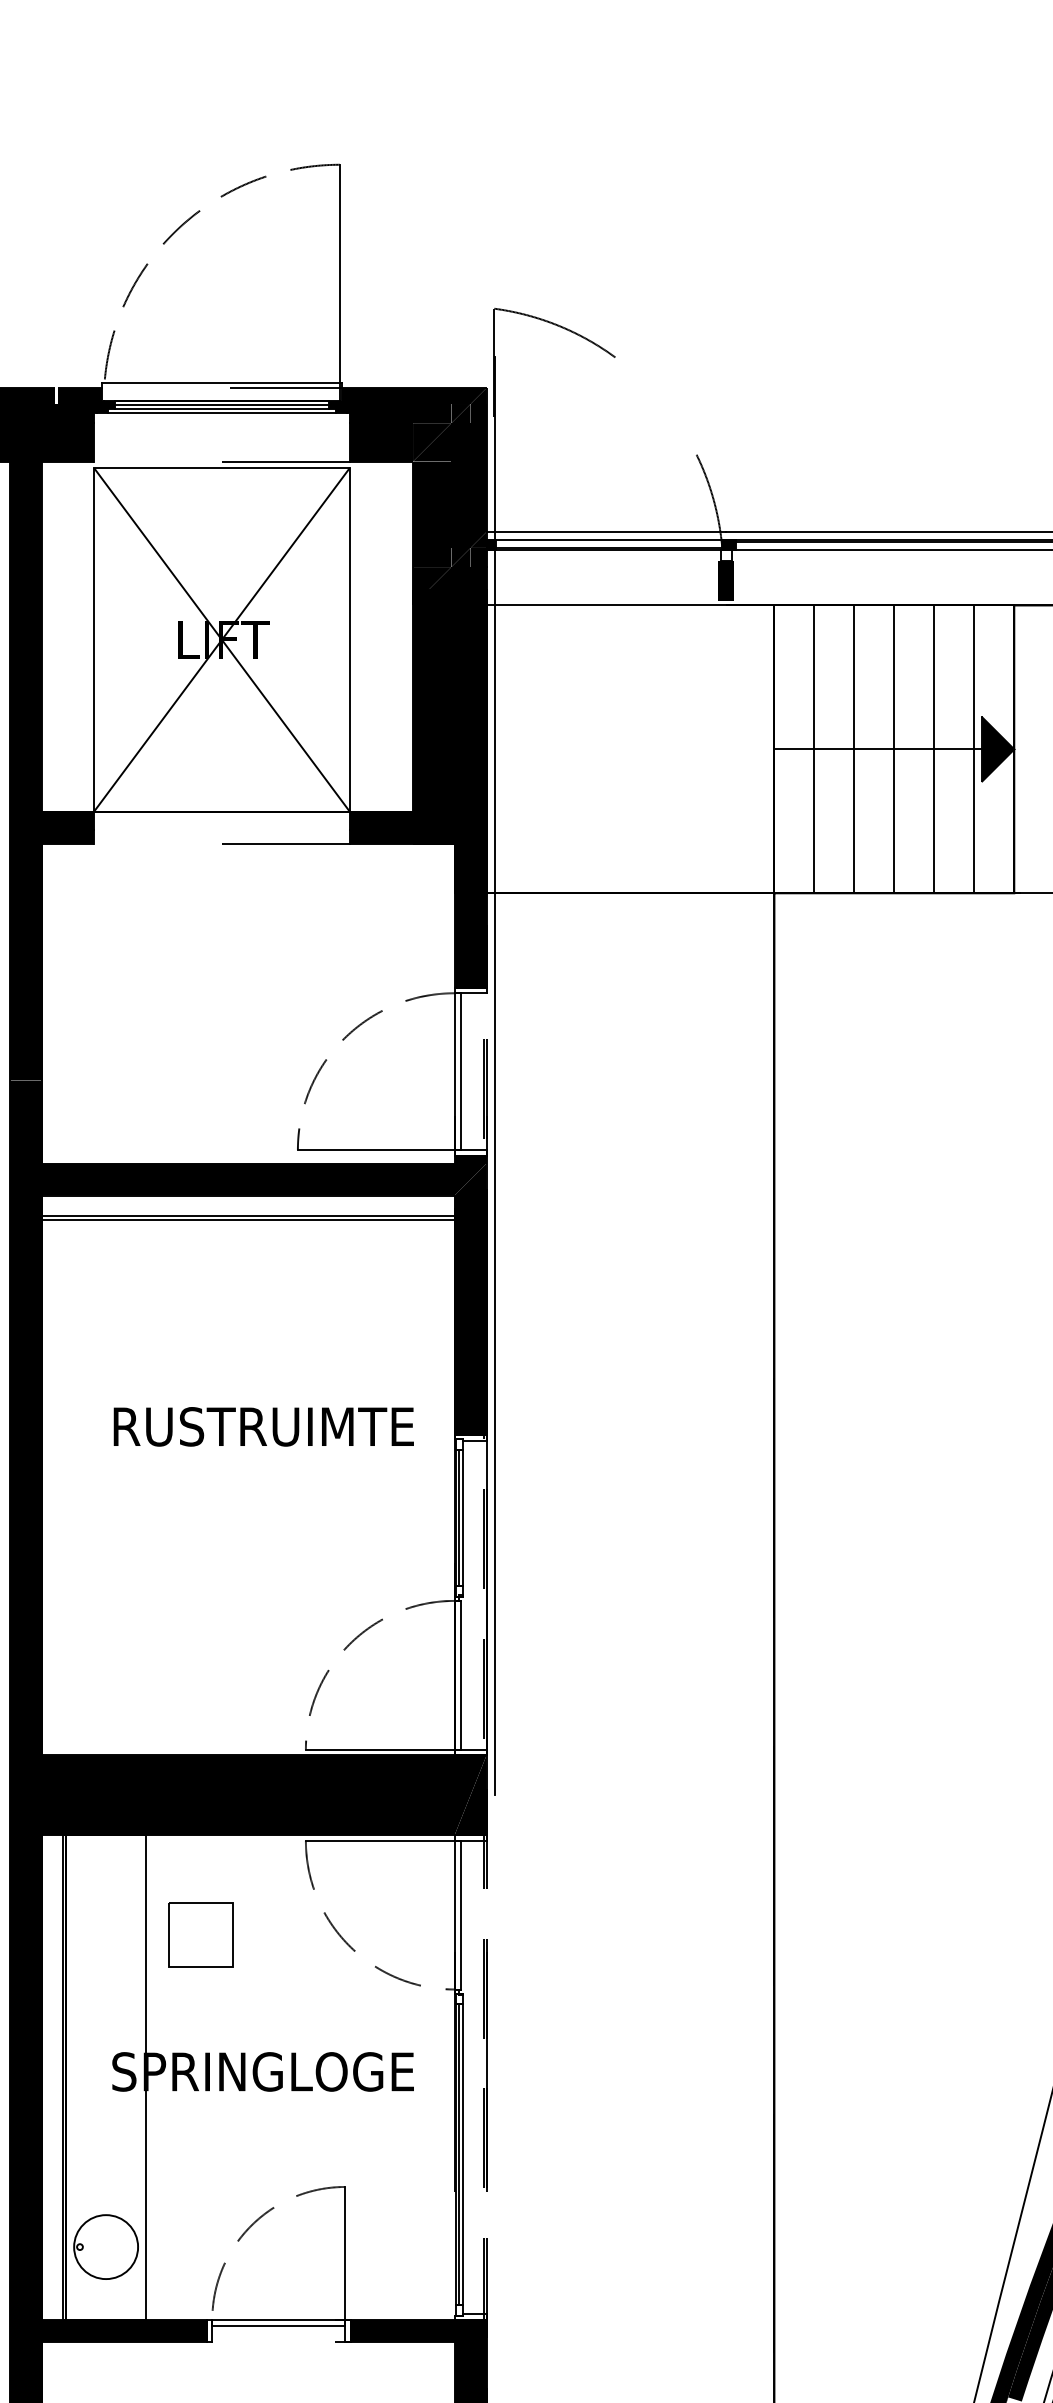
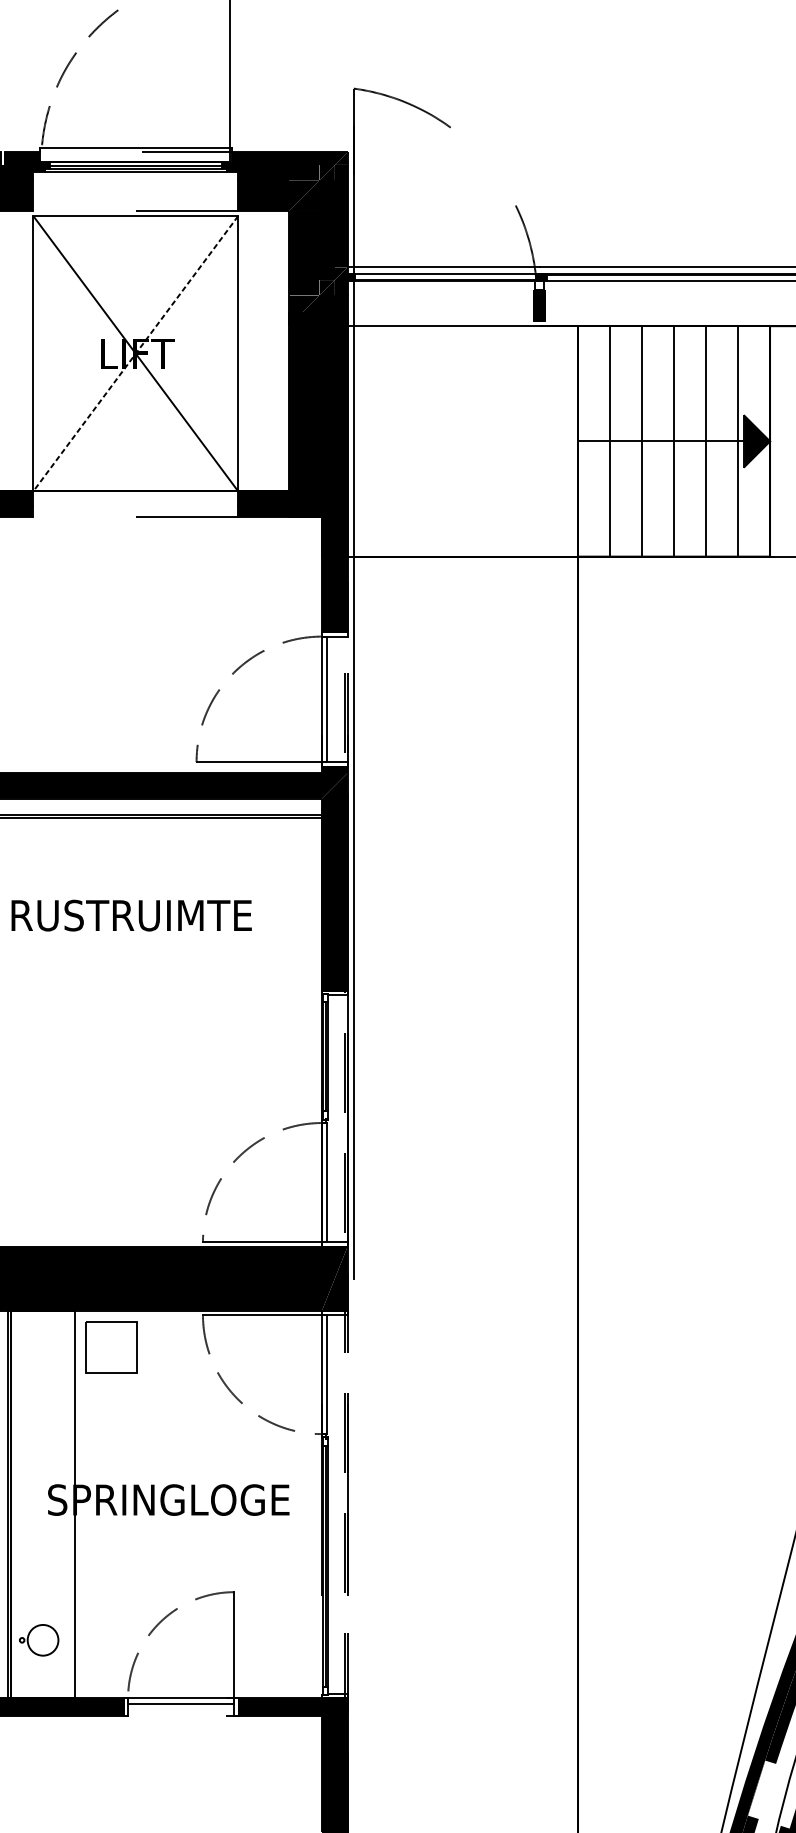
line: (221, 640) -> (135, 354), solid -> dashed
text: (263, 1426) -> (131, 915), moved
part: (200, 1934) -> (111, 1346), moved
circle: (106, 2247) -> (43, 1640), size x0.6

